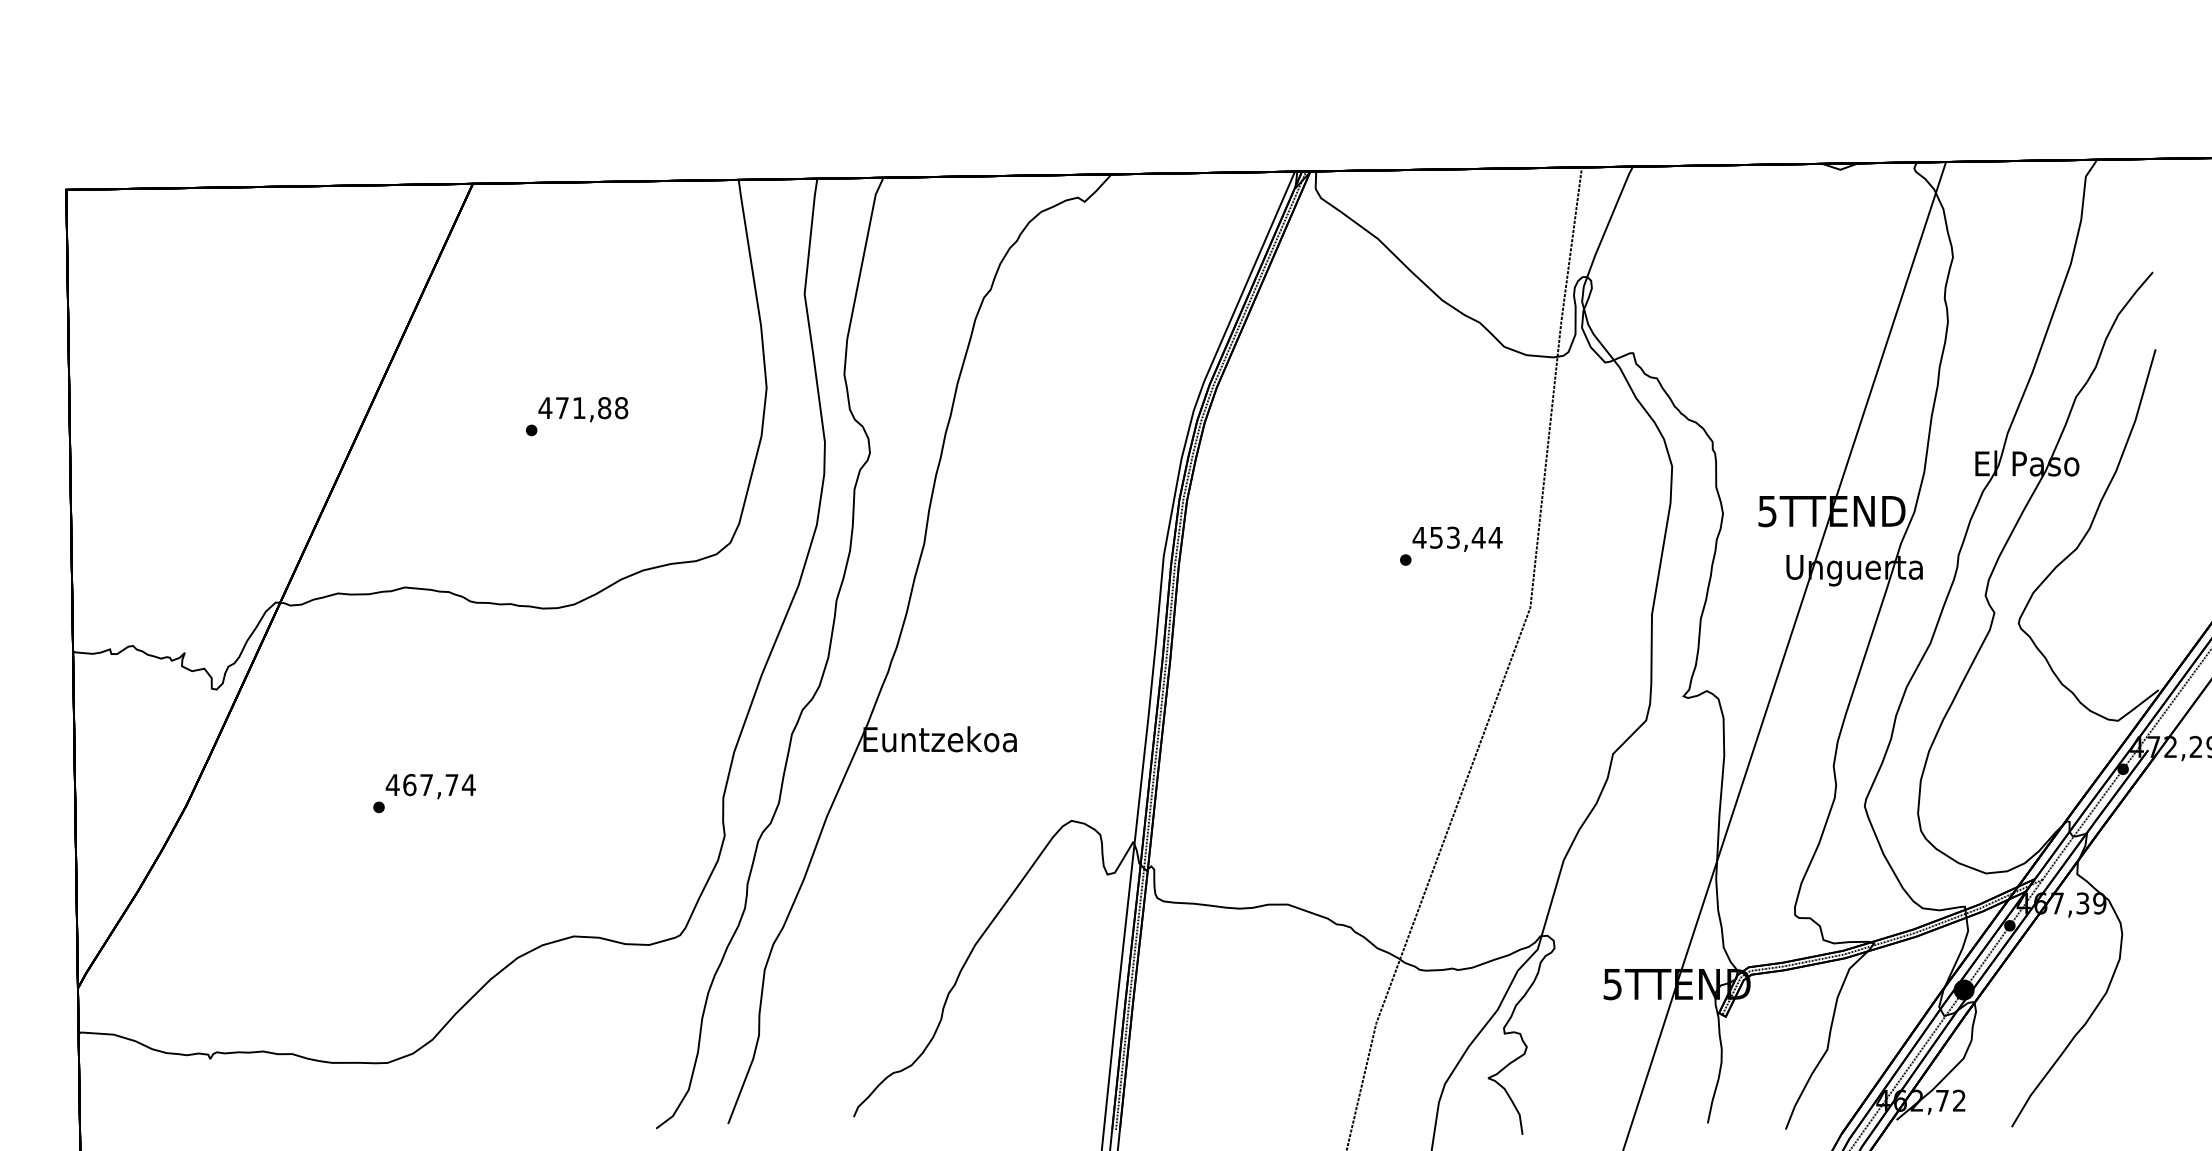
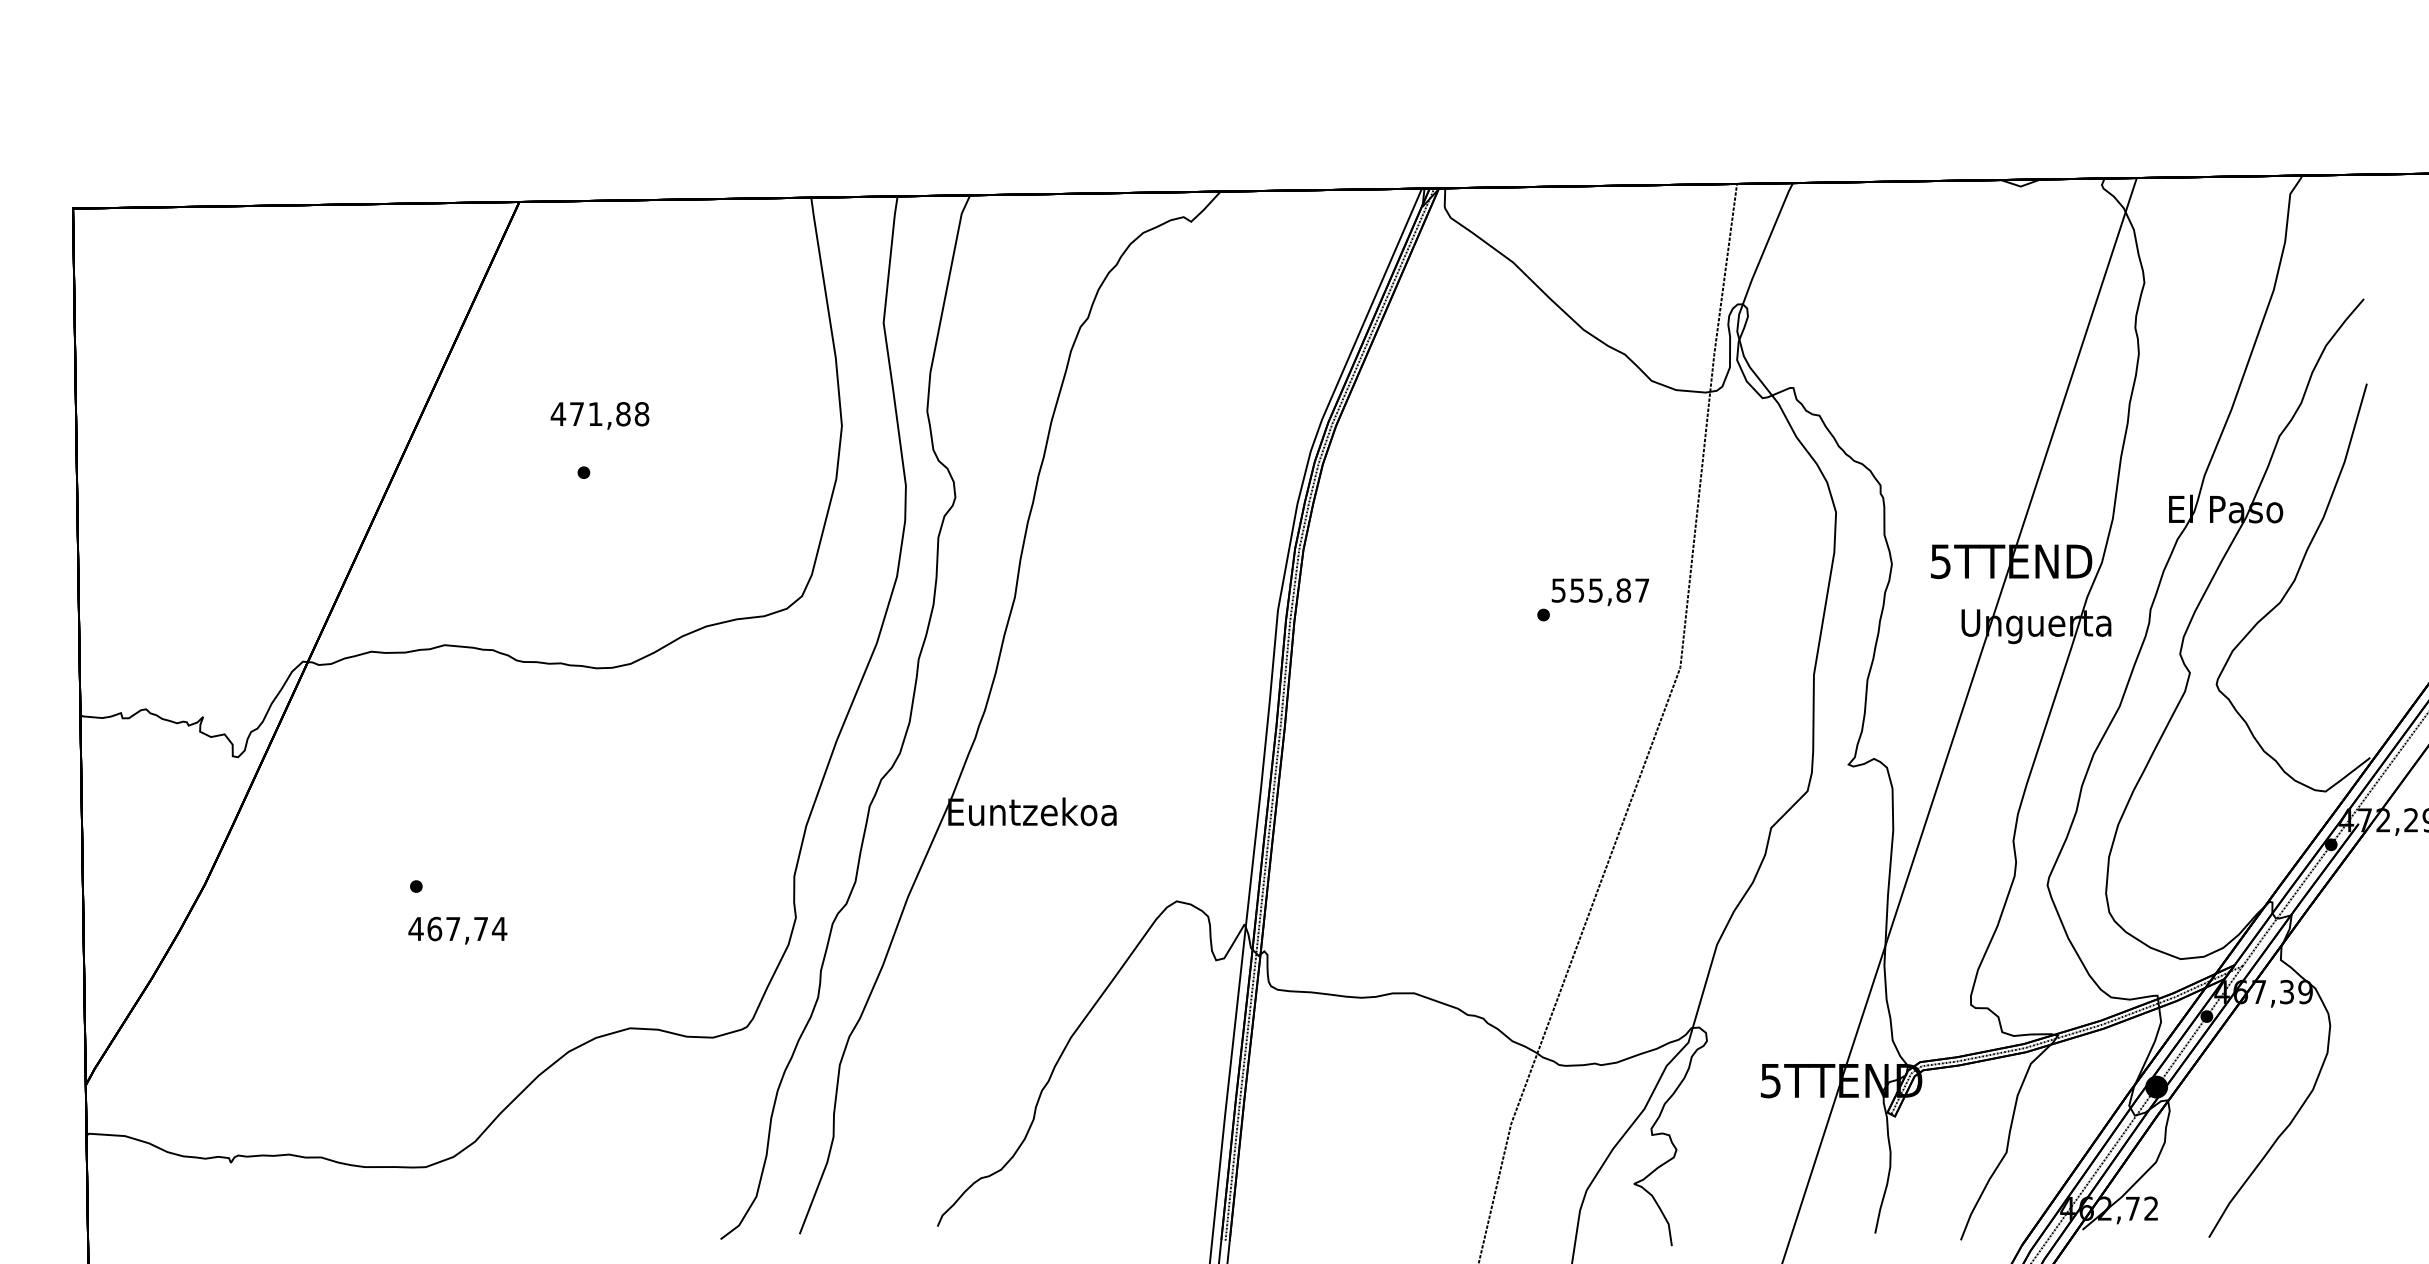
text: (583, 409) -> (600, 415), moved
text: (1457, 537) -> (1600, 590), 453,44 -> 555,87
text: (430, 786) -> (457, 930), moved

